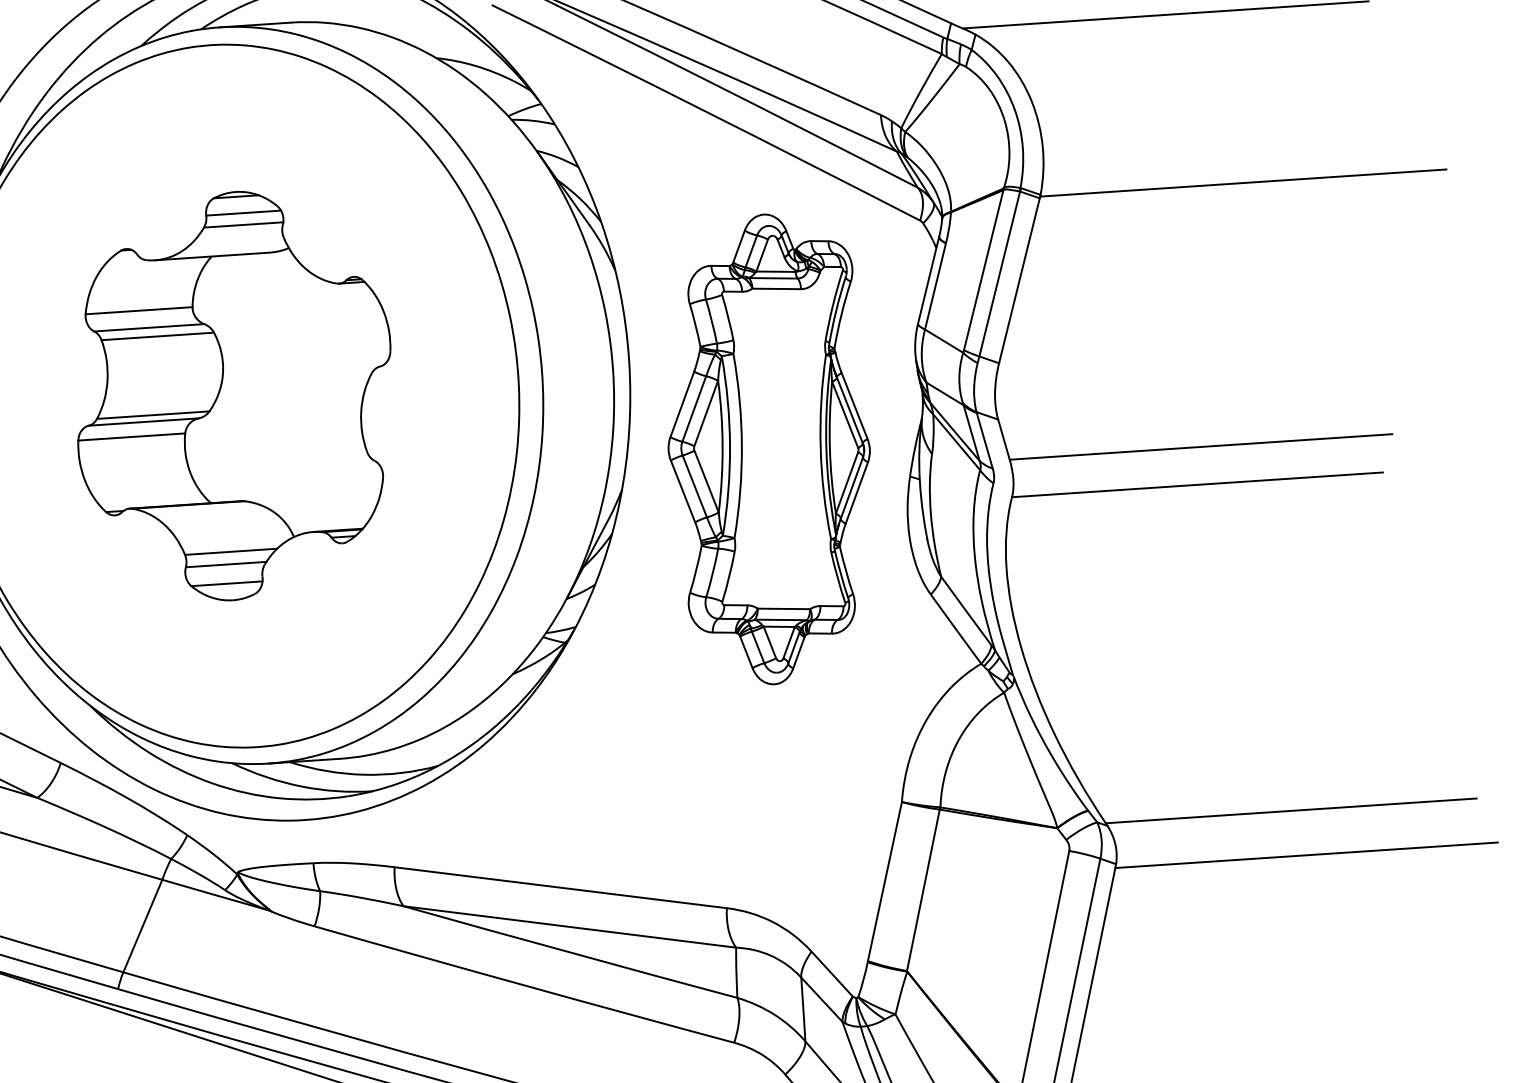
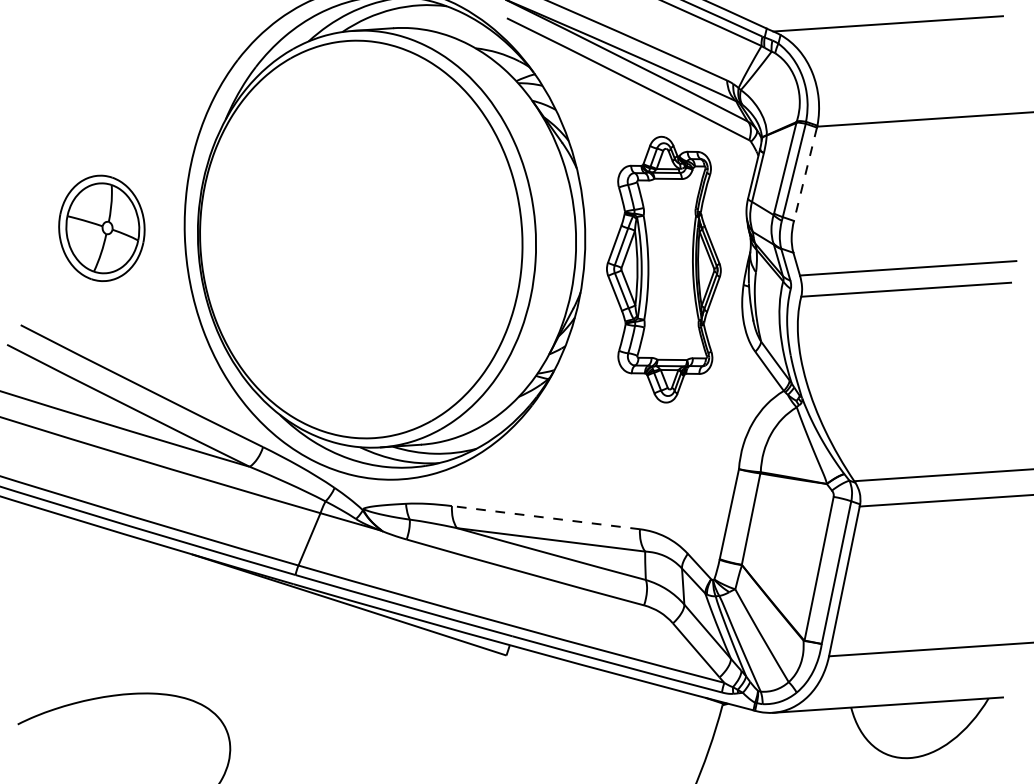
line: (1019, 281) -> (805, 174), solid -> dashed
part: (234, 396) -> (361, 239), removed
line: (559, 887) -> (545, 517), solid -> dashed

